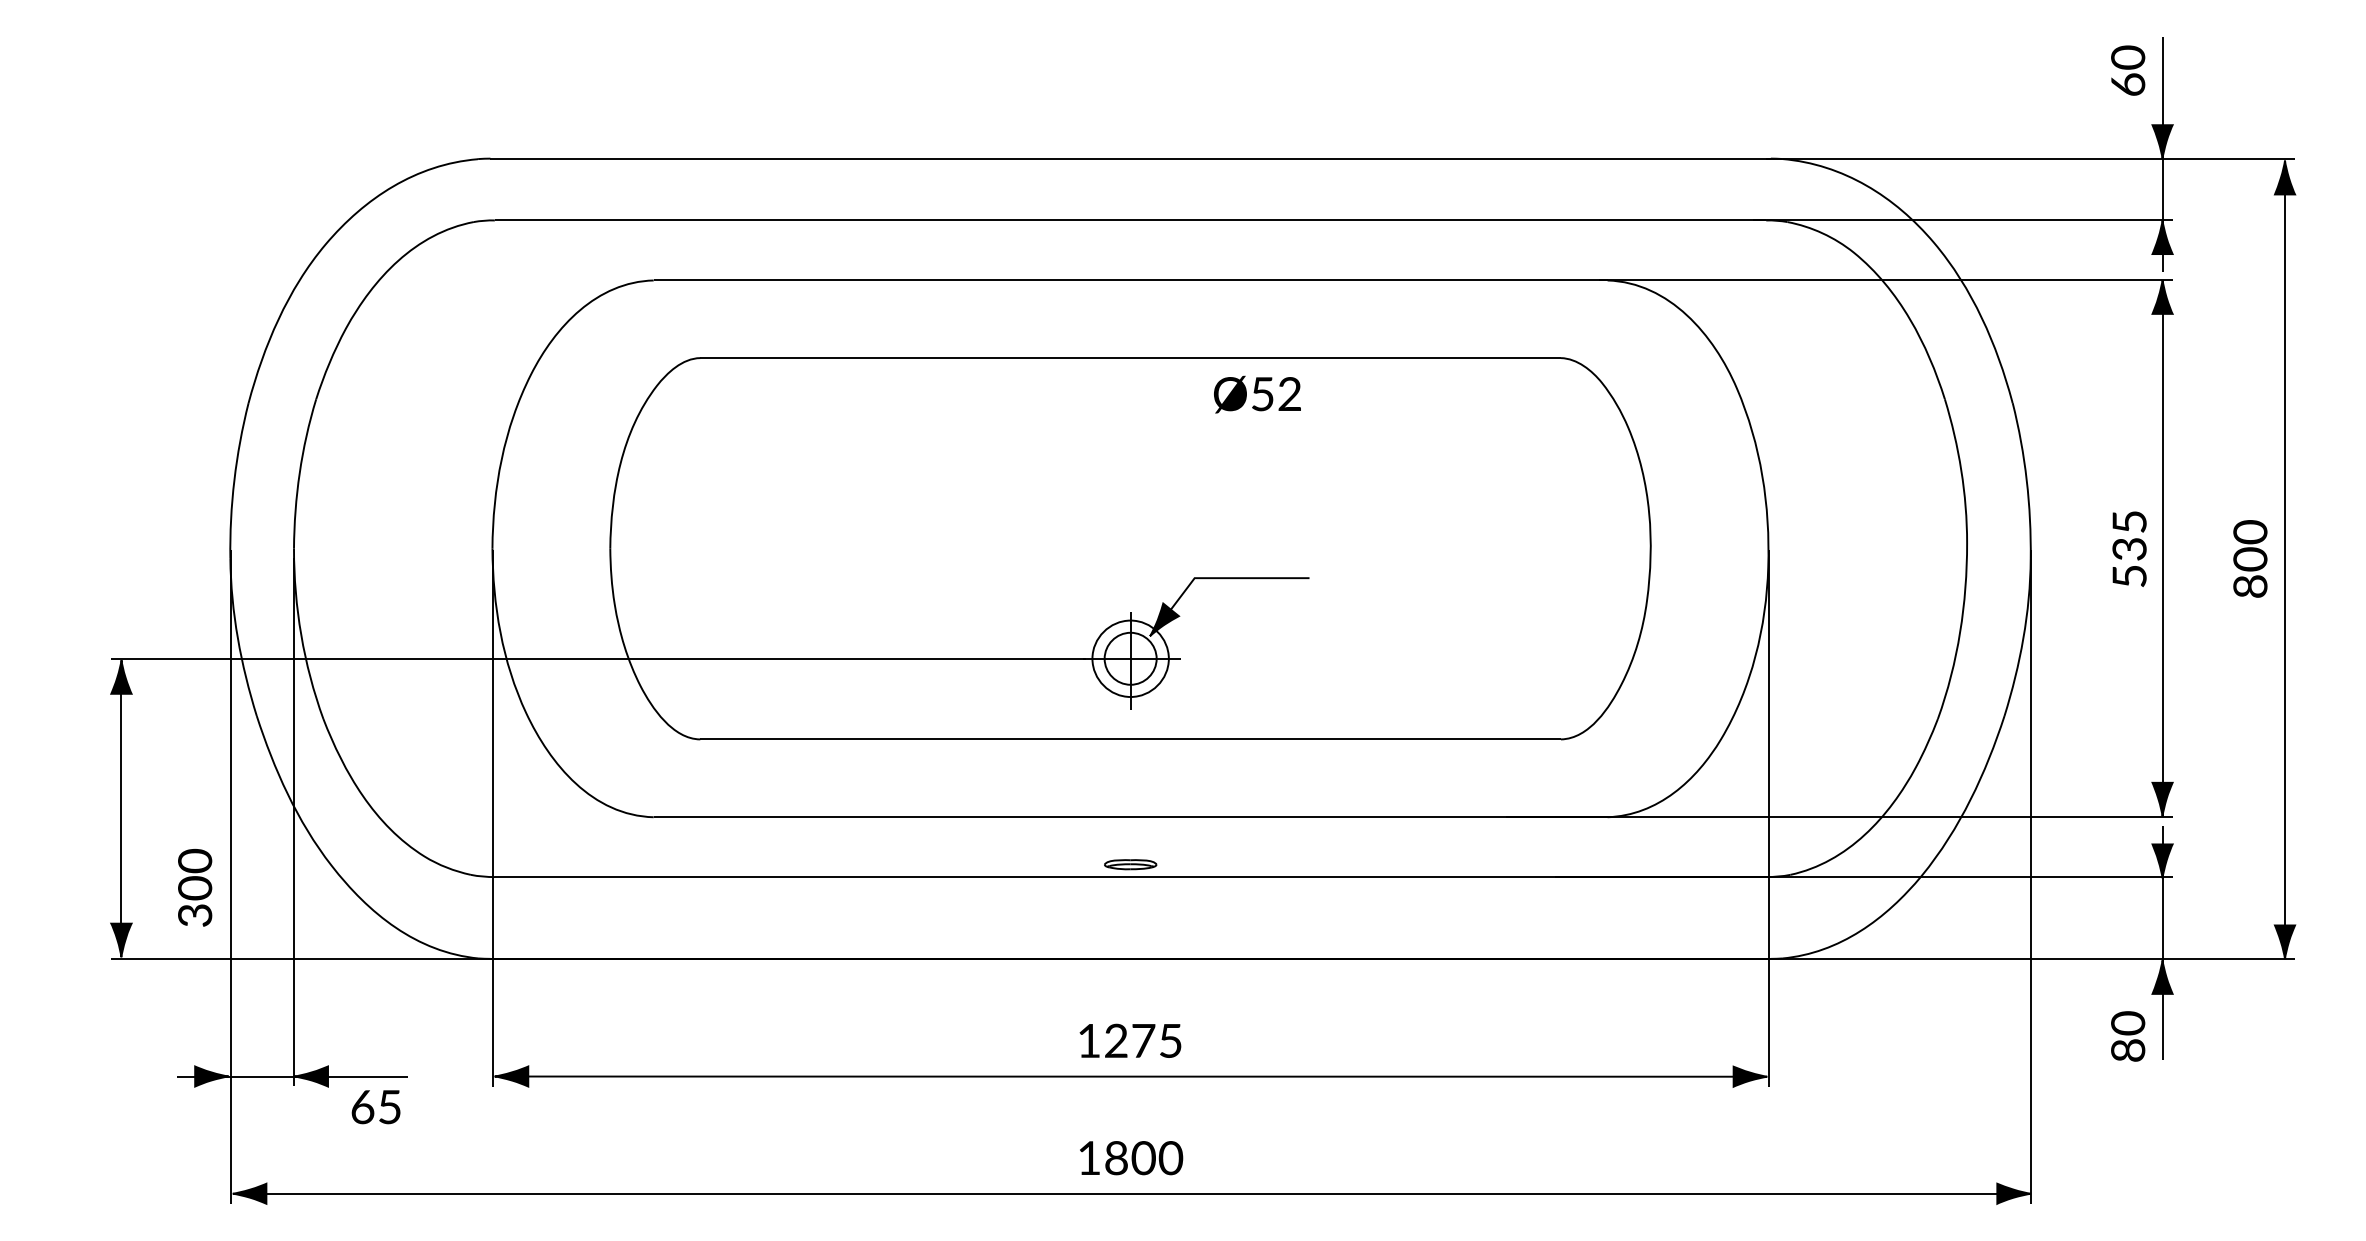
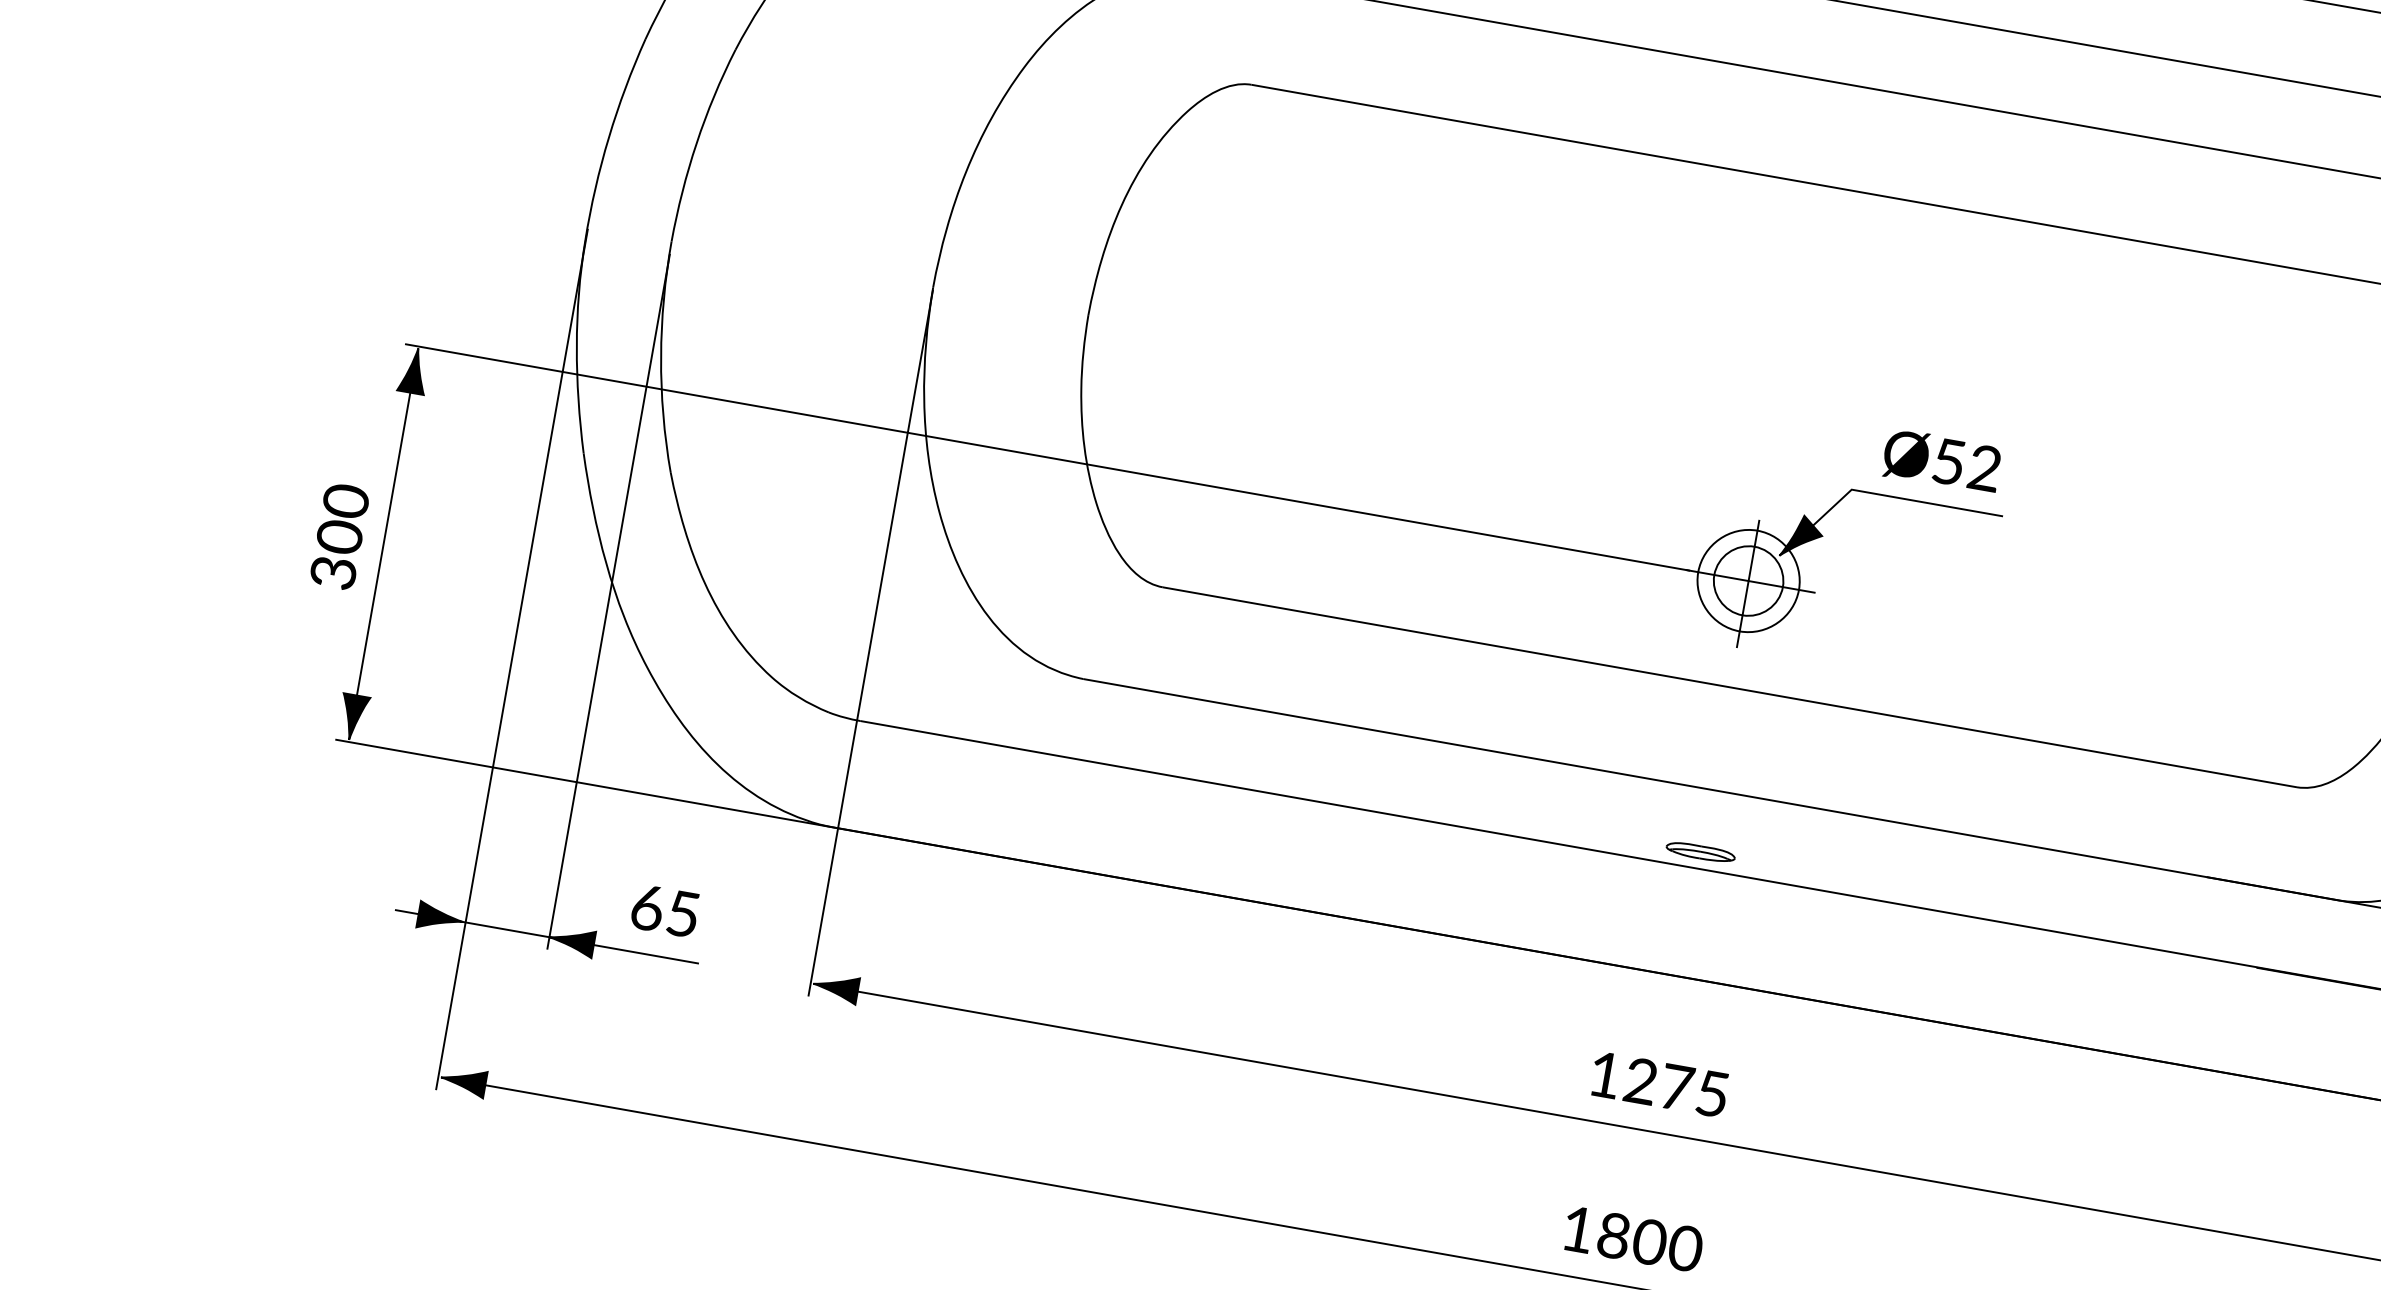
text: (1257, 394) -> (1942, 461), moved
text: (195, 887) -> (340, 536), moved
text: (375, 1107) -> (664, 911), moved

